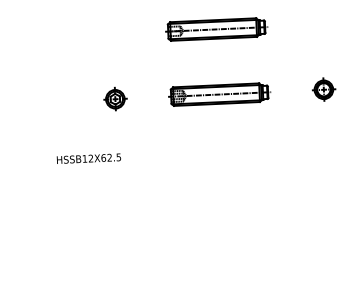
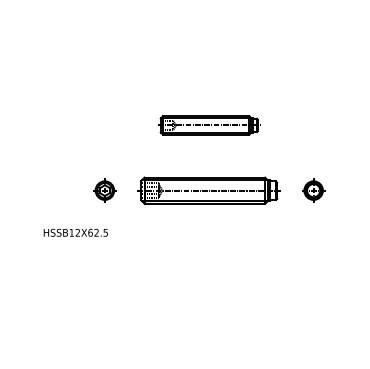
part: (219, 94) -> (209, 190), size x1.4
text: (88, 158) -> (75, 232), moved

